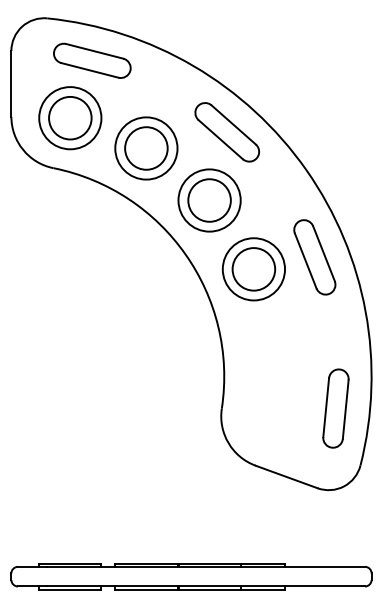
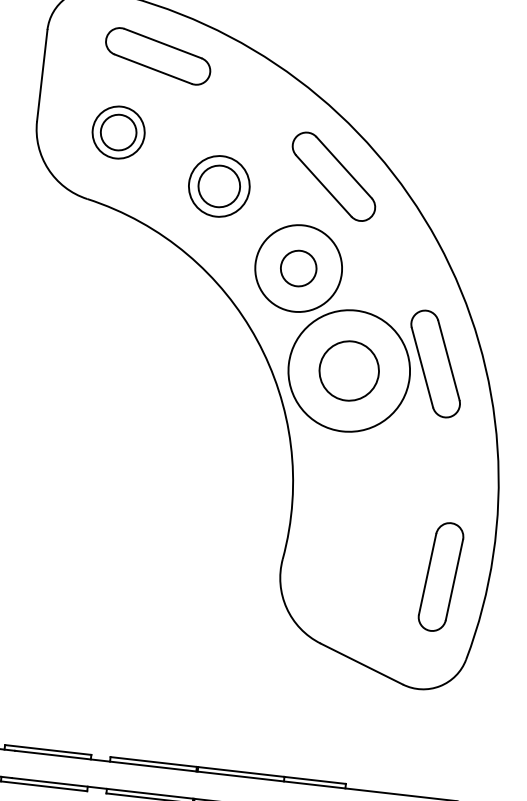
part: (70, 118) -> (118, 132), size x0.6
part: (146, 148) -> (219, 186), size x0.7
circle: (209, 200) -> (298, 268), size x0.6
circle: (253, 269) -> (348, 371), size x1.4

